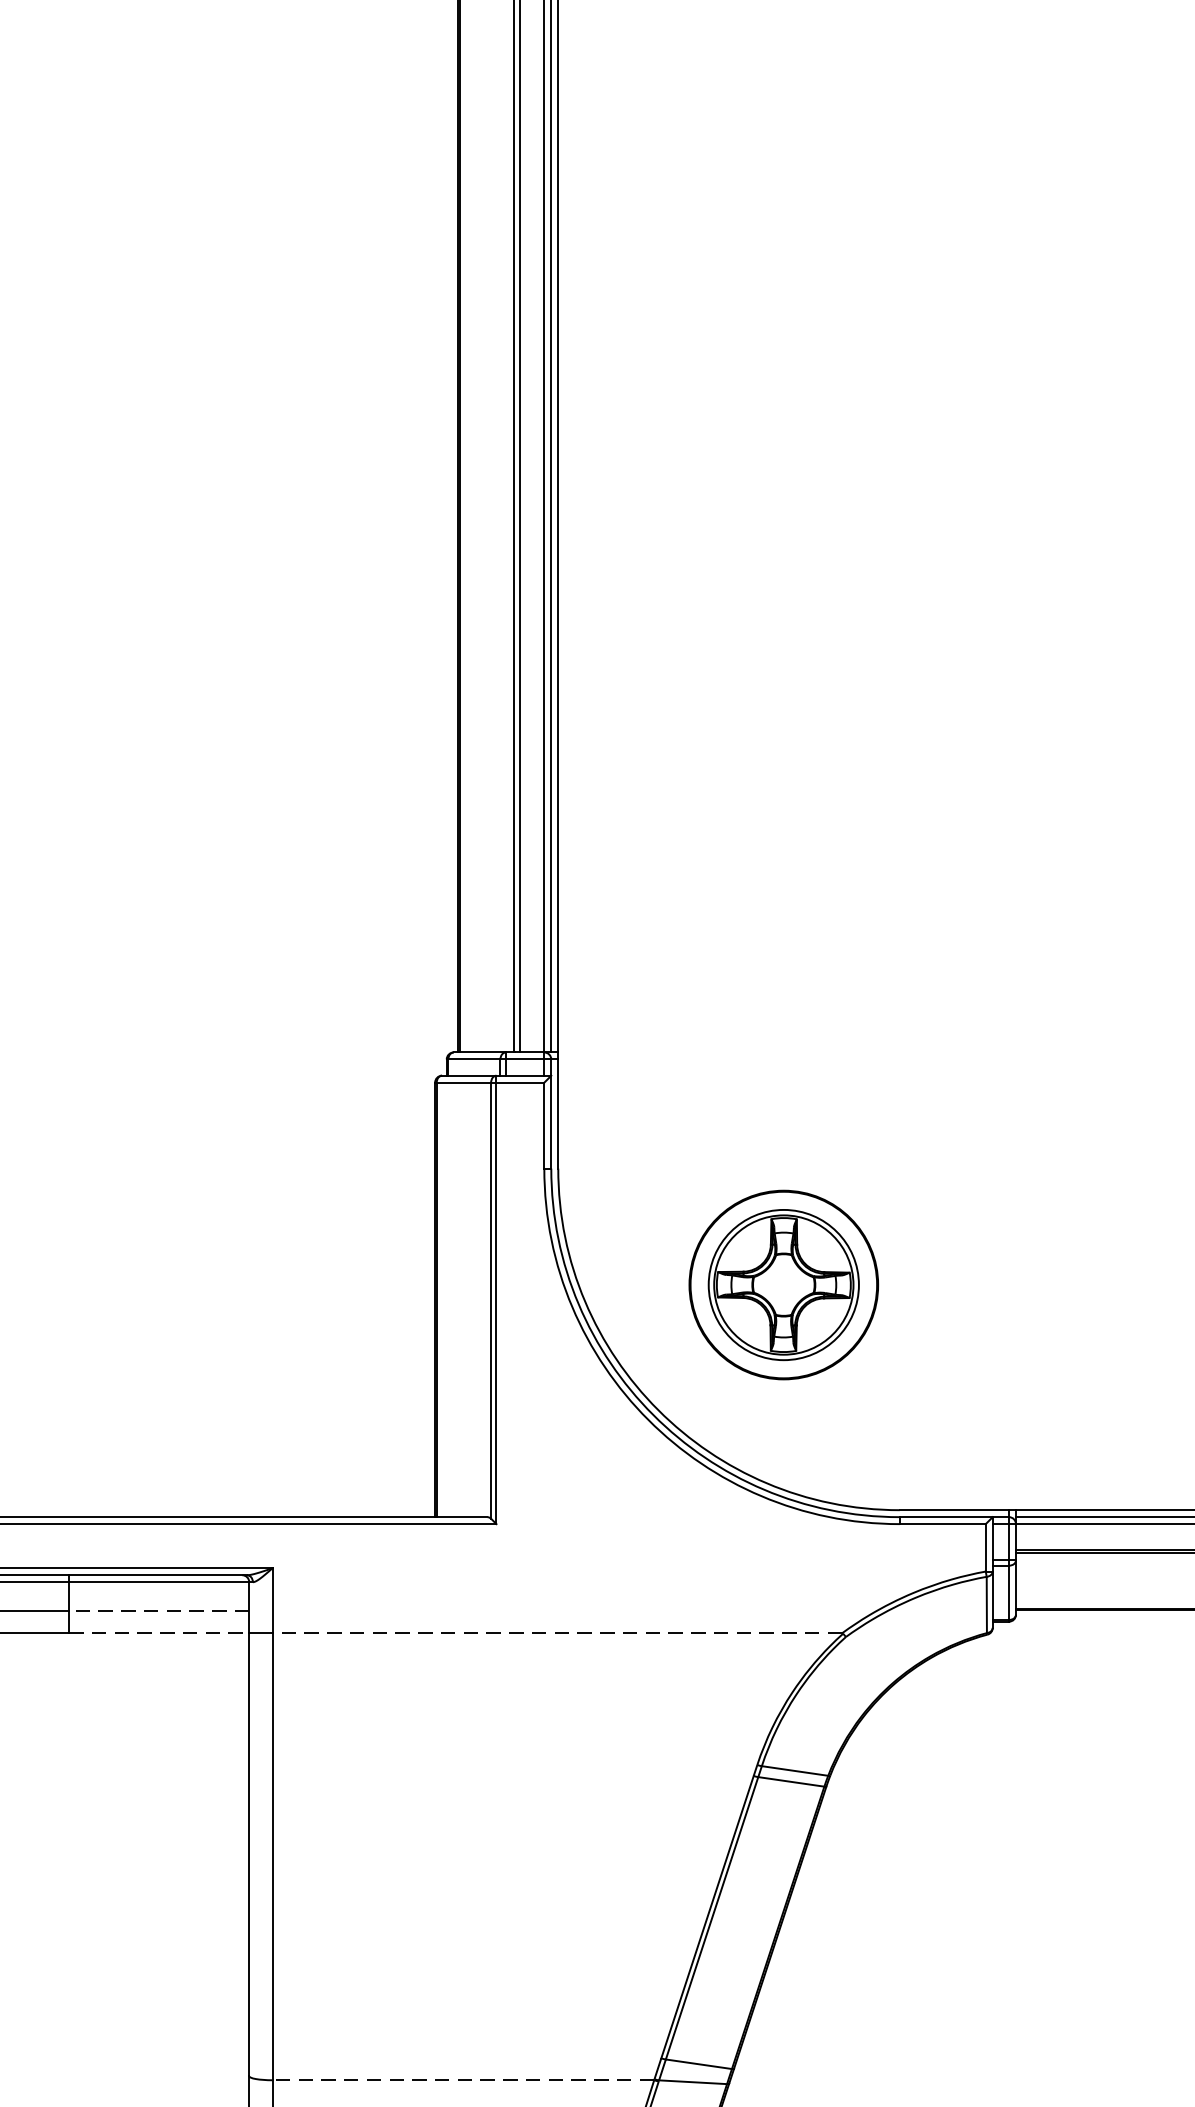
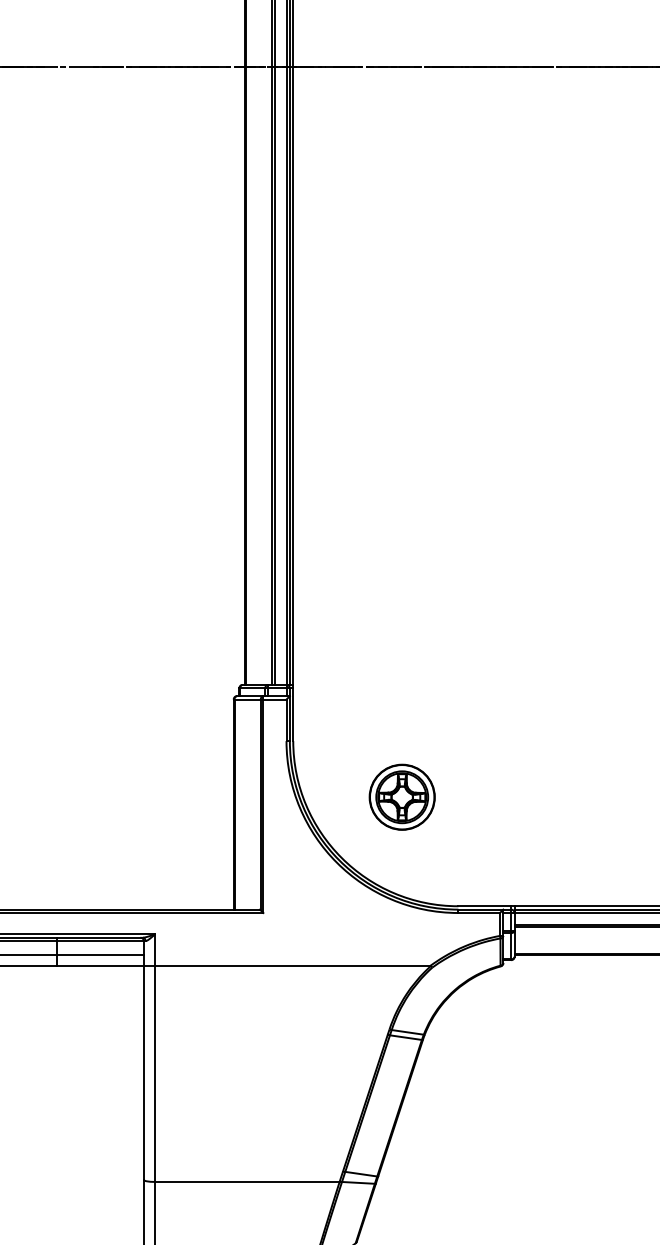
part: (782, 1283) -> (401, 796), size x0.71
line: (159, 1612) -> (100, 955), dashed -> solid
line: (159, 1632) -> (100, 965), dashed -> solid
line: (556, 1632) -> (292, 965), dashed -> solid
line: (461, 2079) -> (246, 1181), dashed -> solid

